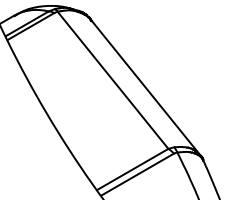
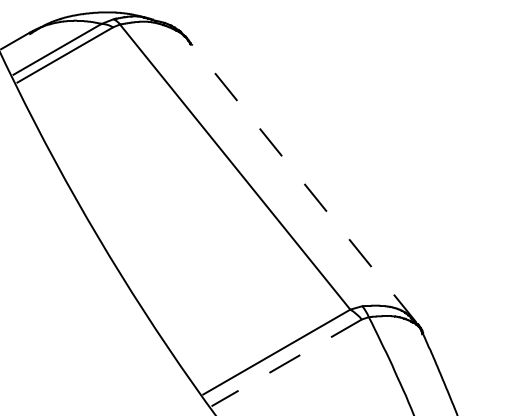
line: (146, 88) -> (304, 184), solid -> dashed
line: (137, 174) -> (286, 362), solid -> dashed

